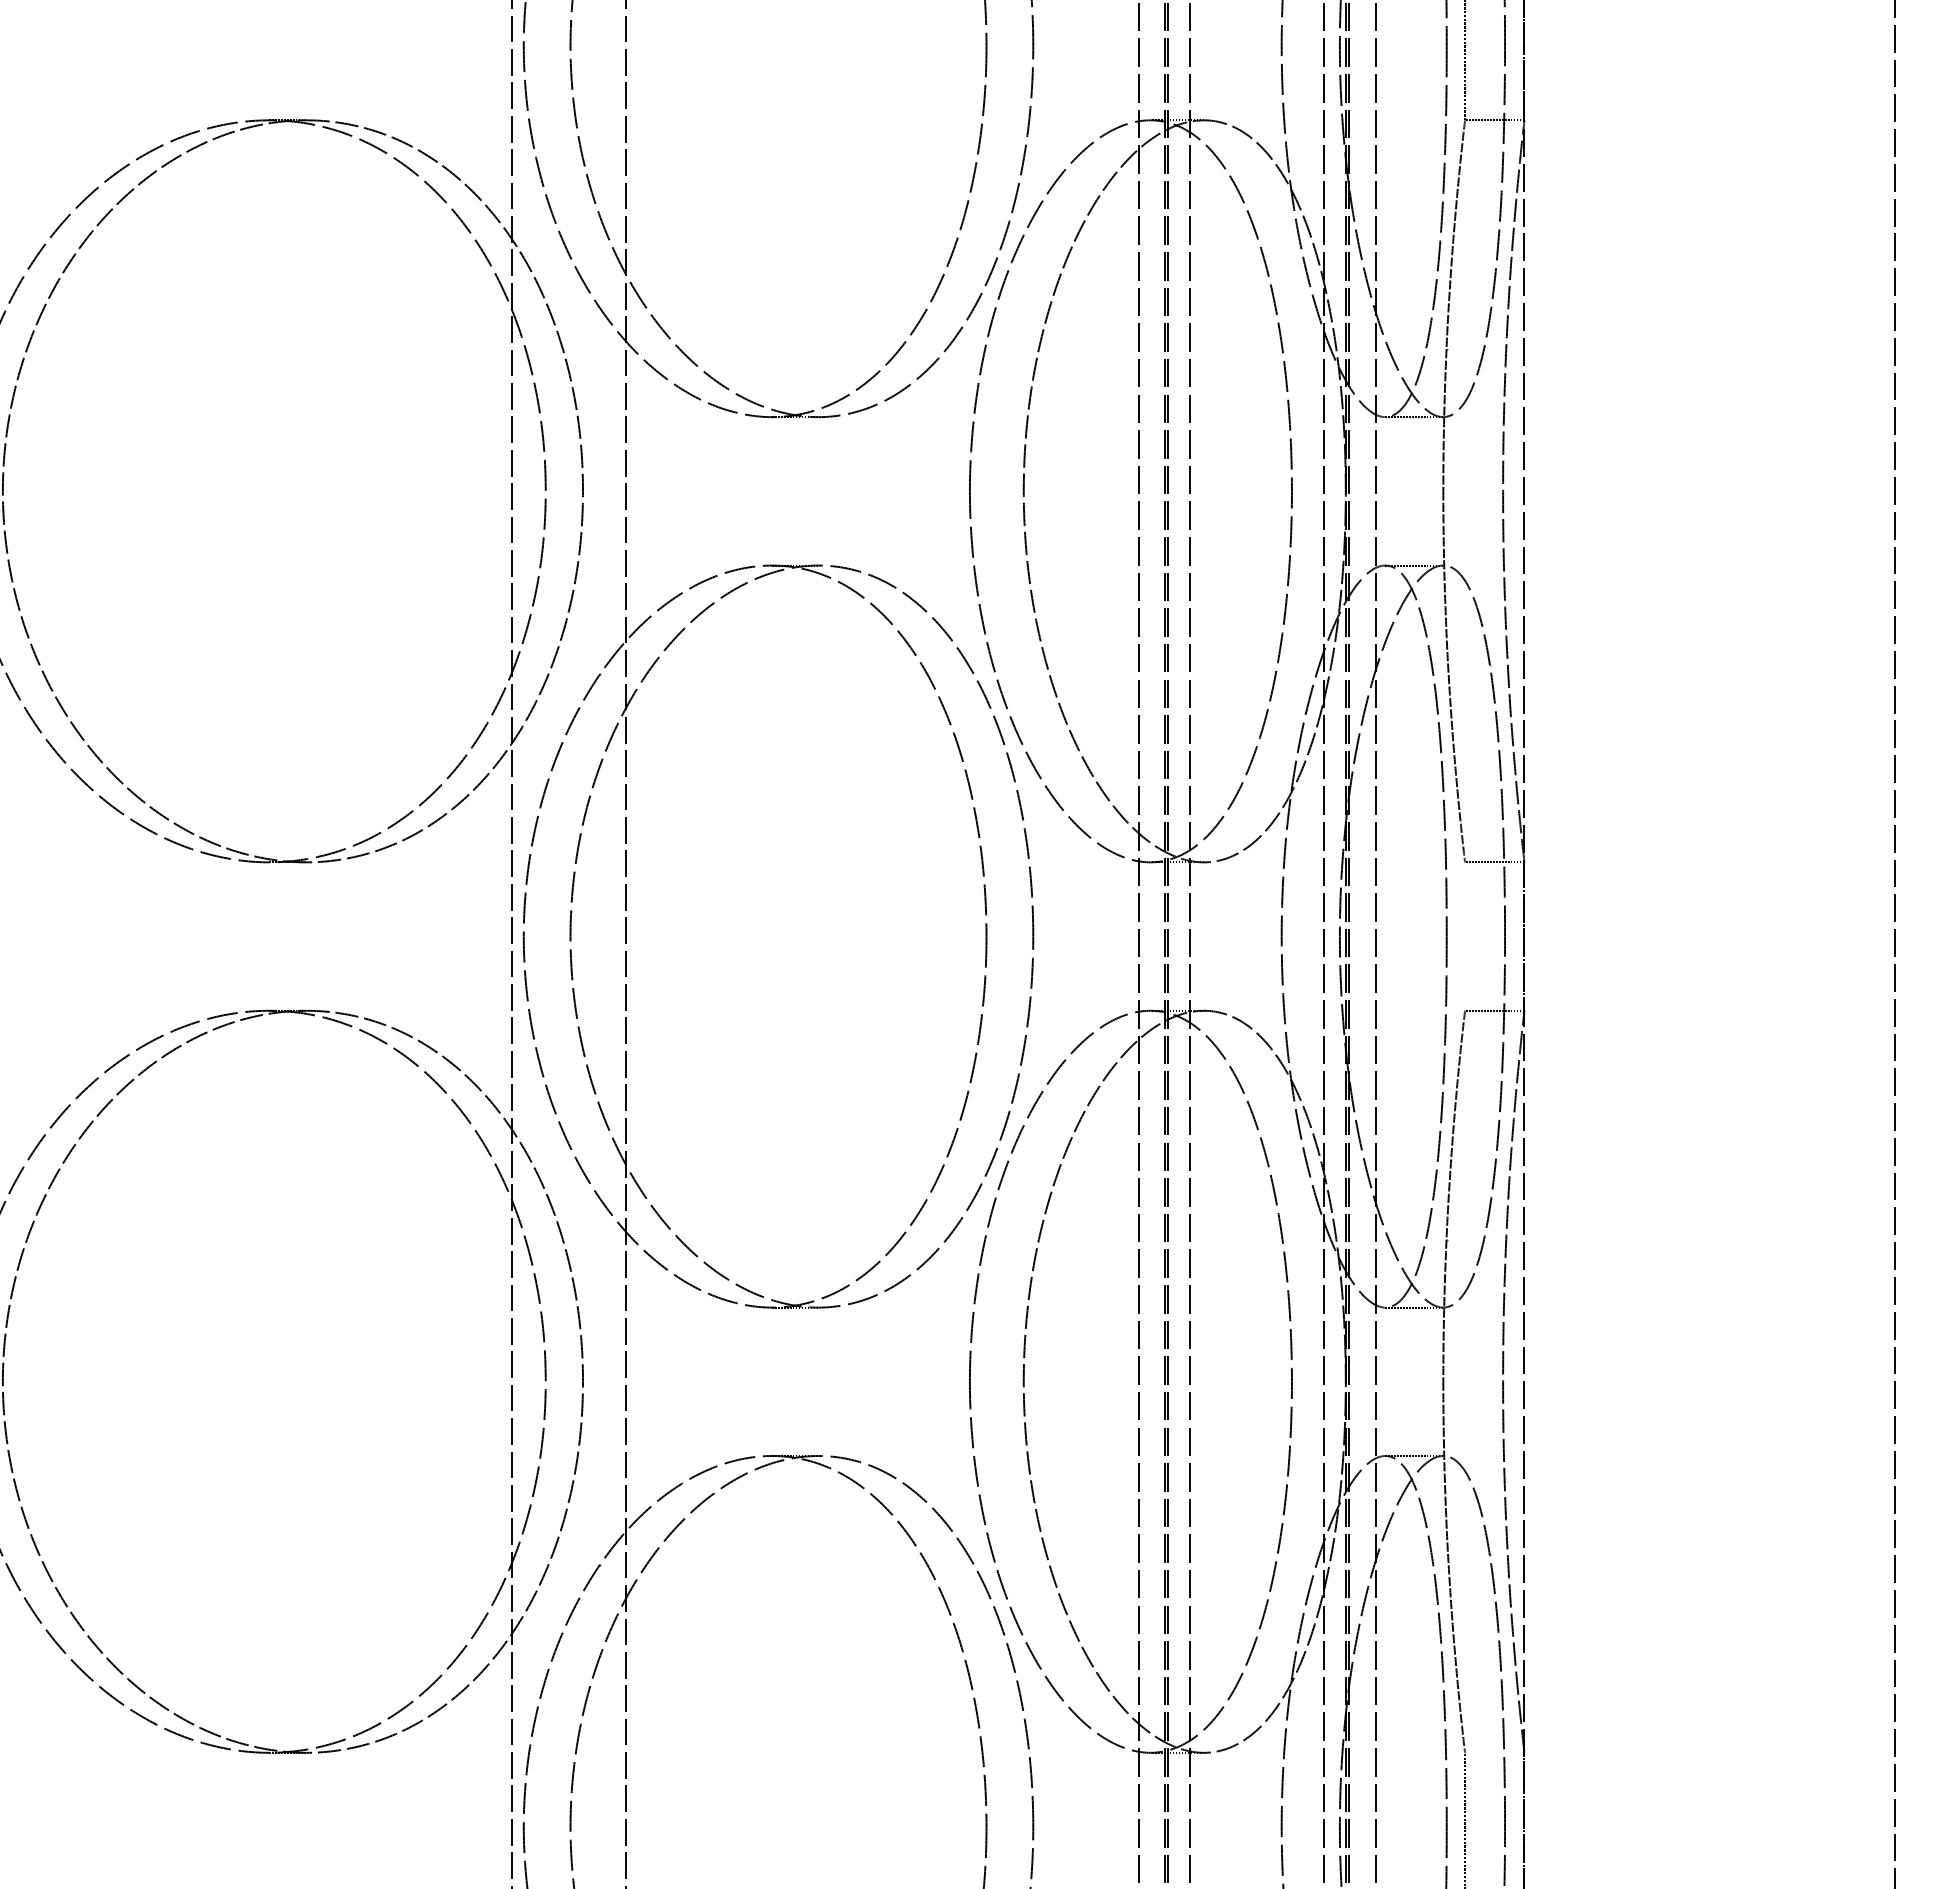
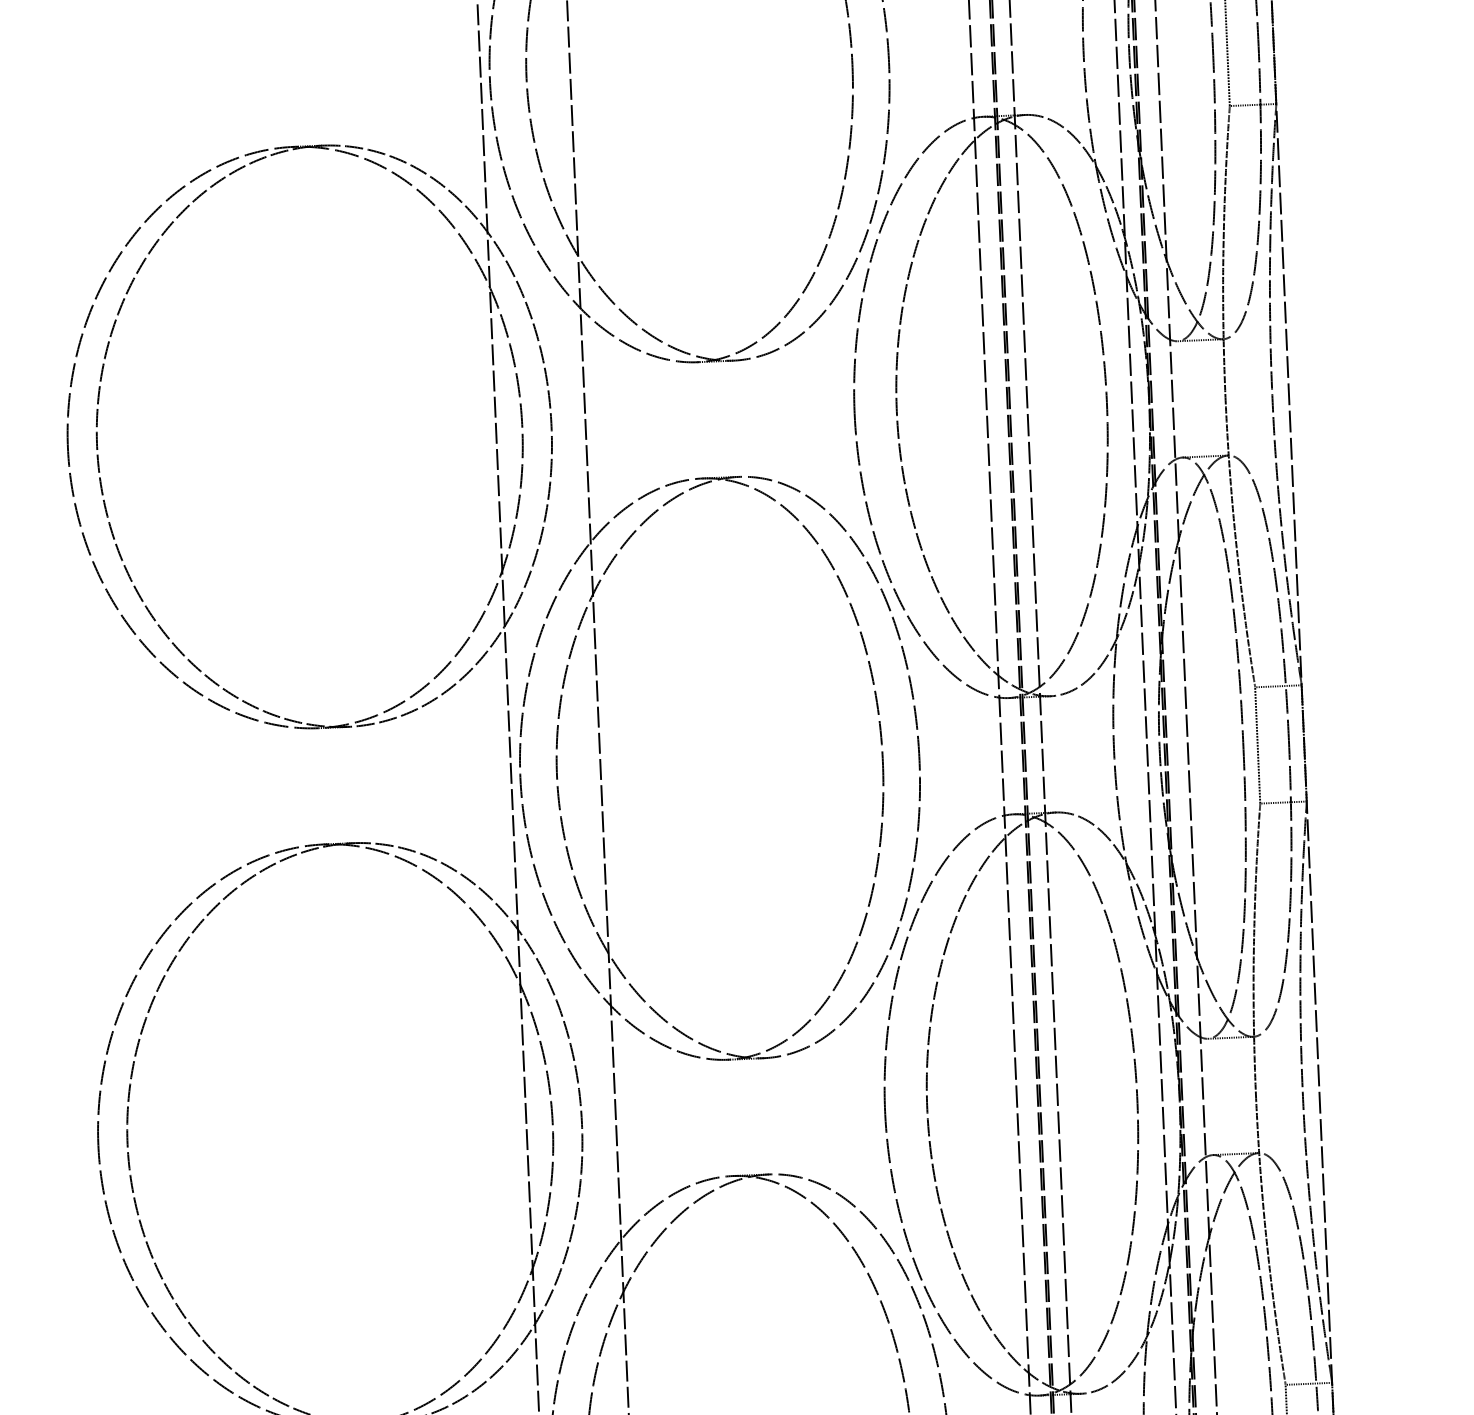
line: (1464, 936) -> (1257, 745), added
line: (1494, 1752) -> (1308, 1383), added

